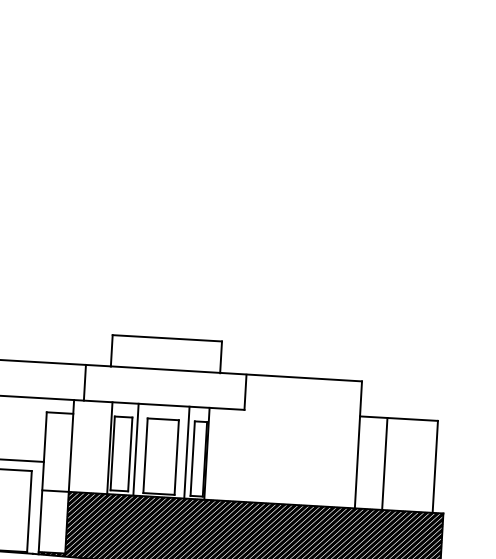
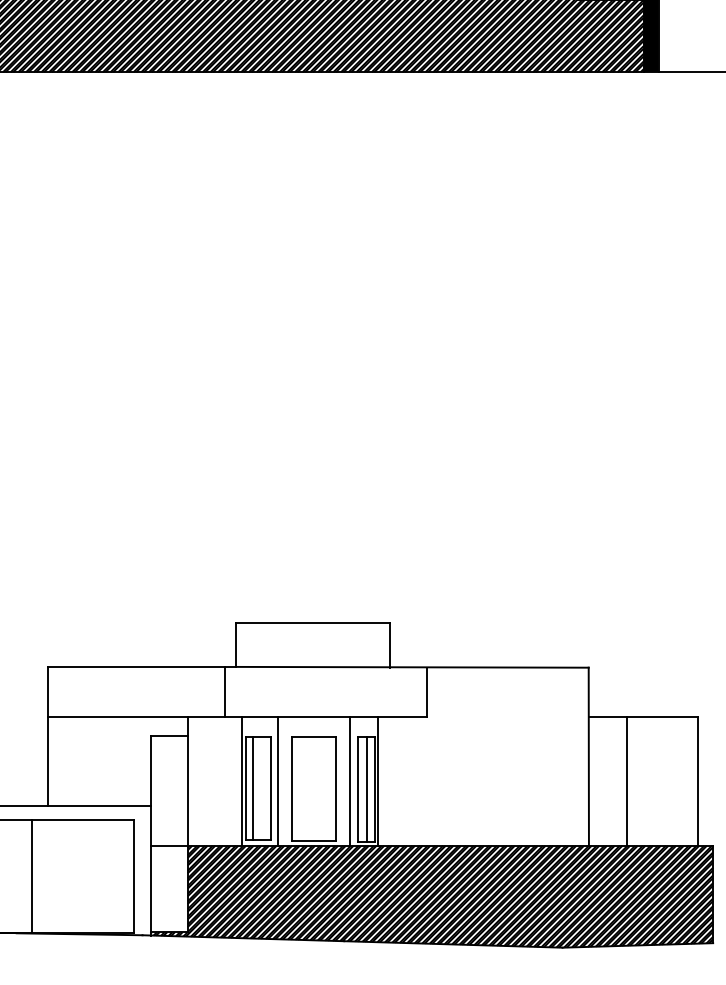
line: (84, 382) -> (225, 691), moved
line: (118, 453) -> (253, 788), added
line: (198, 459) -> (366, 789), added

